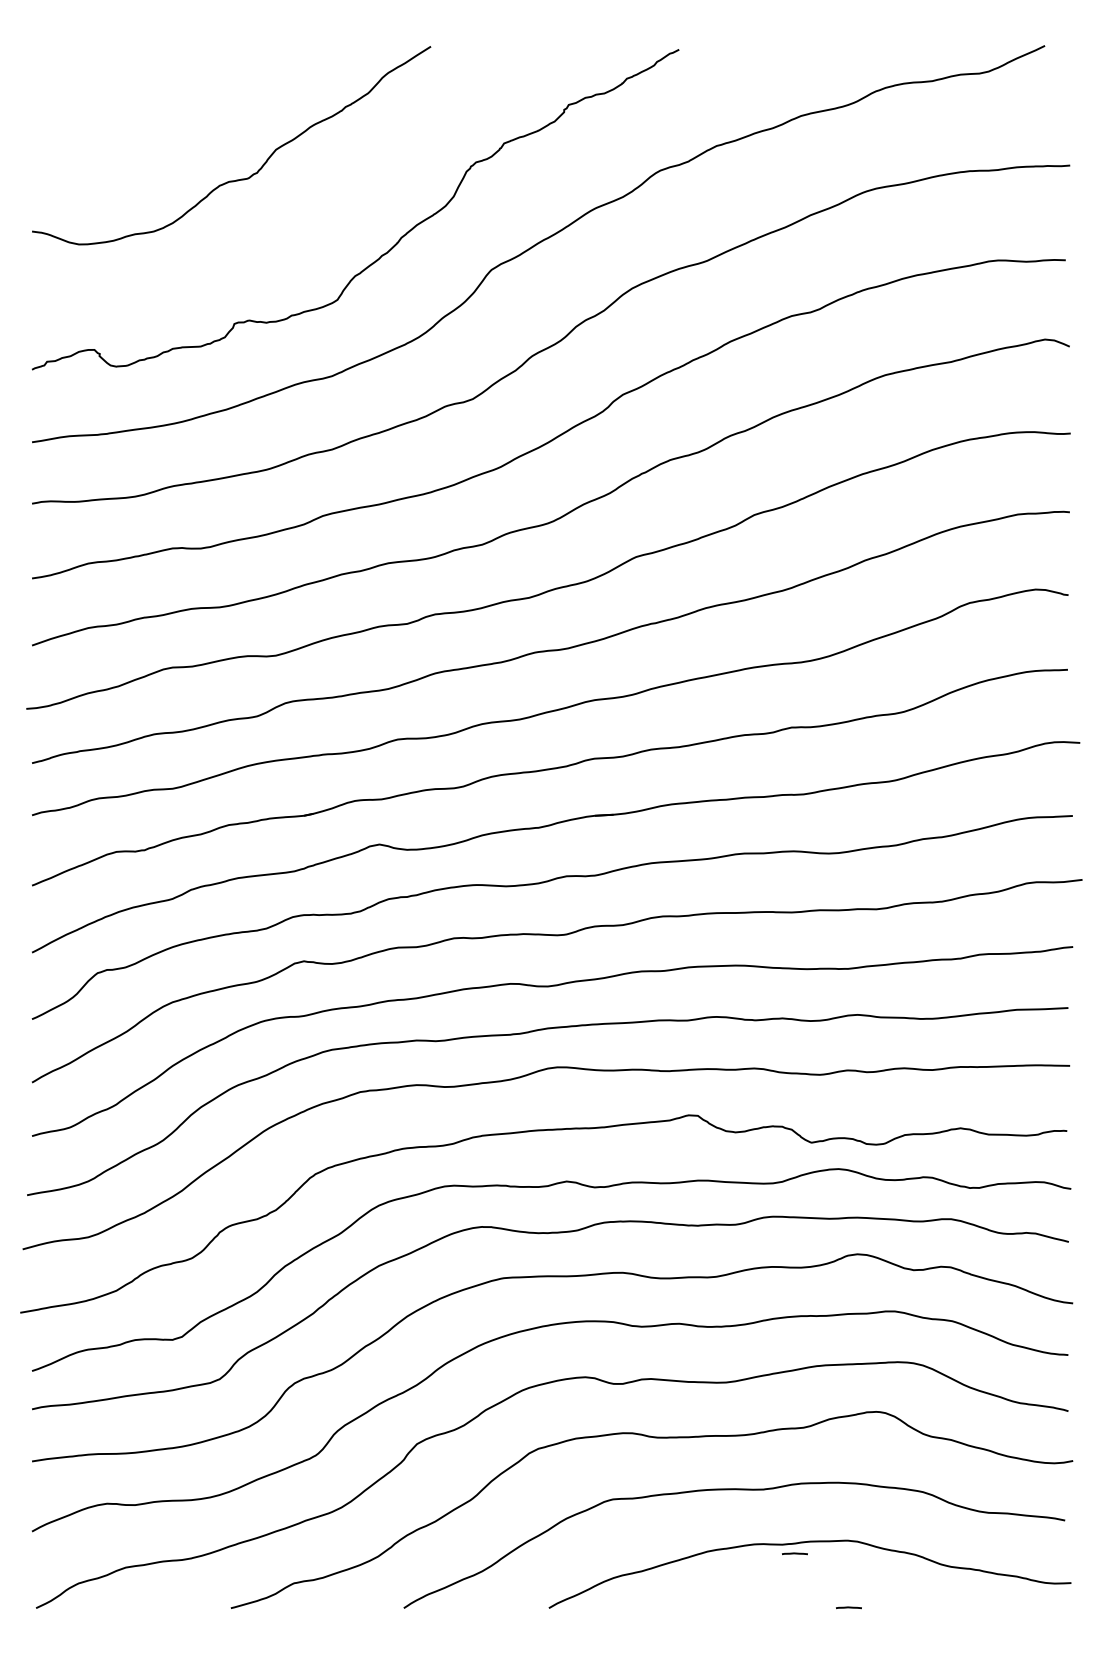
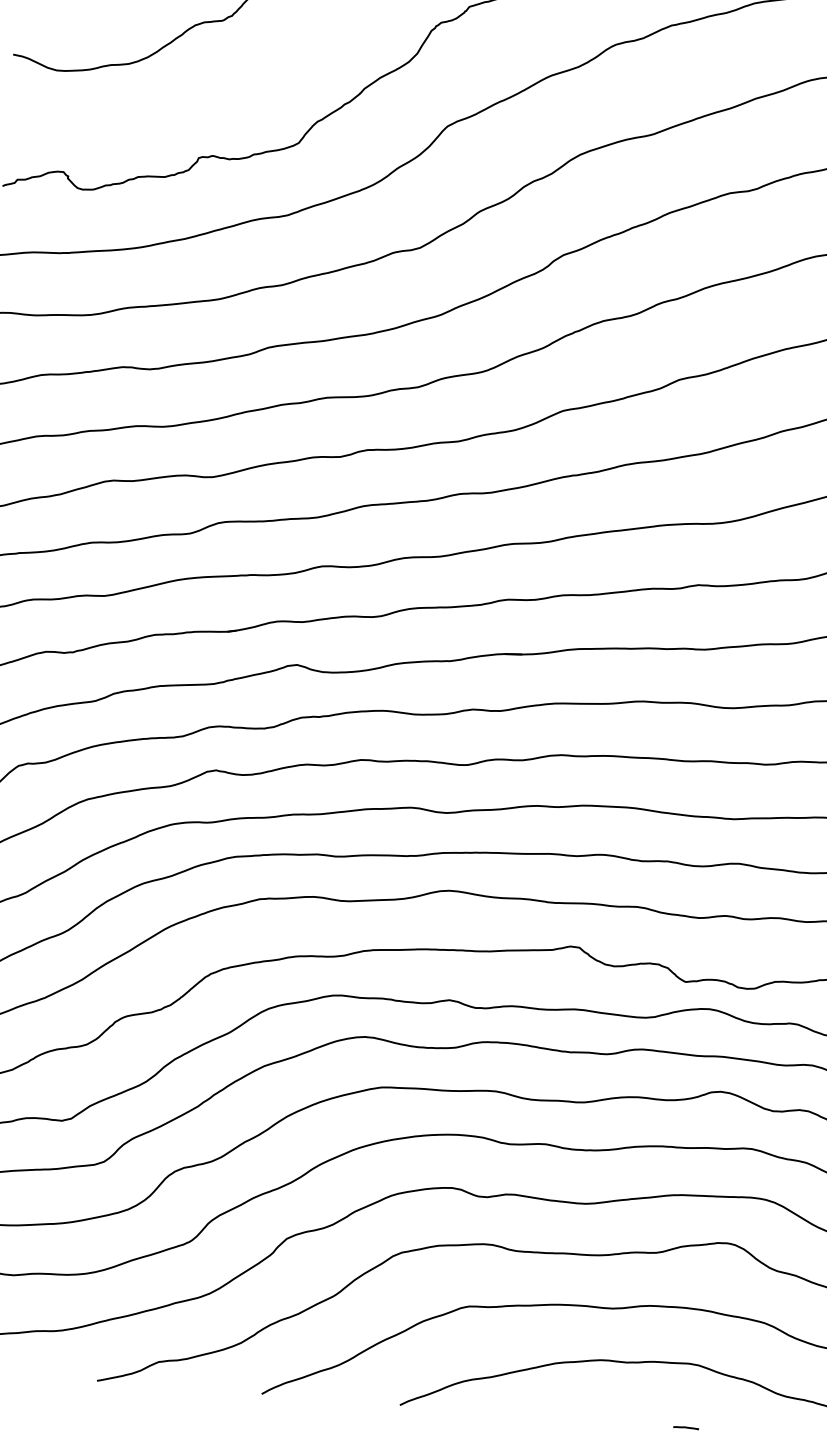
line: (794, 1553) -> (637, 1371), removed

